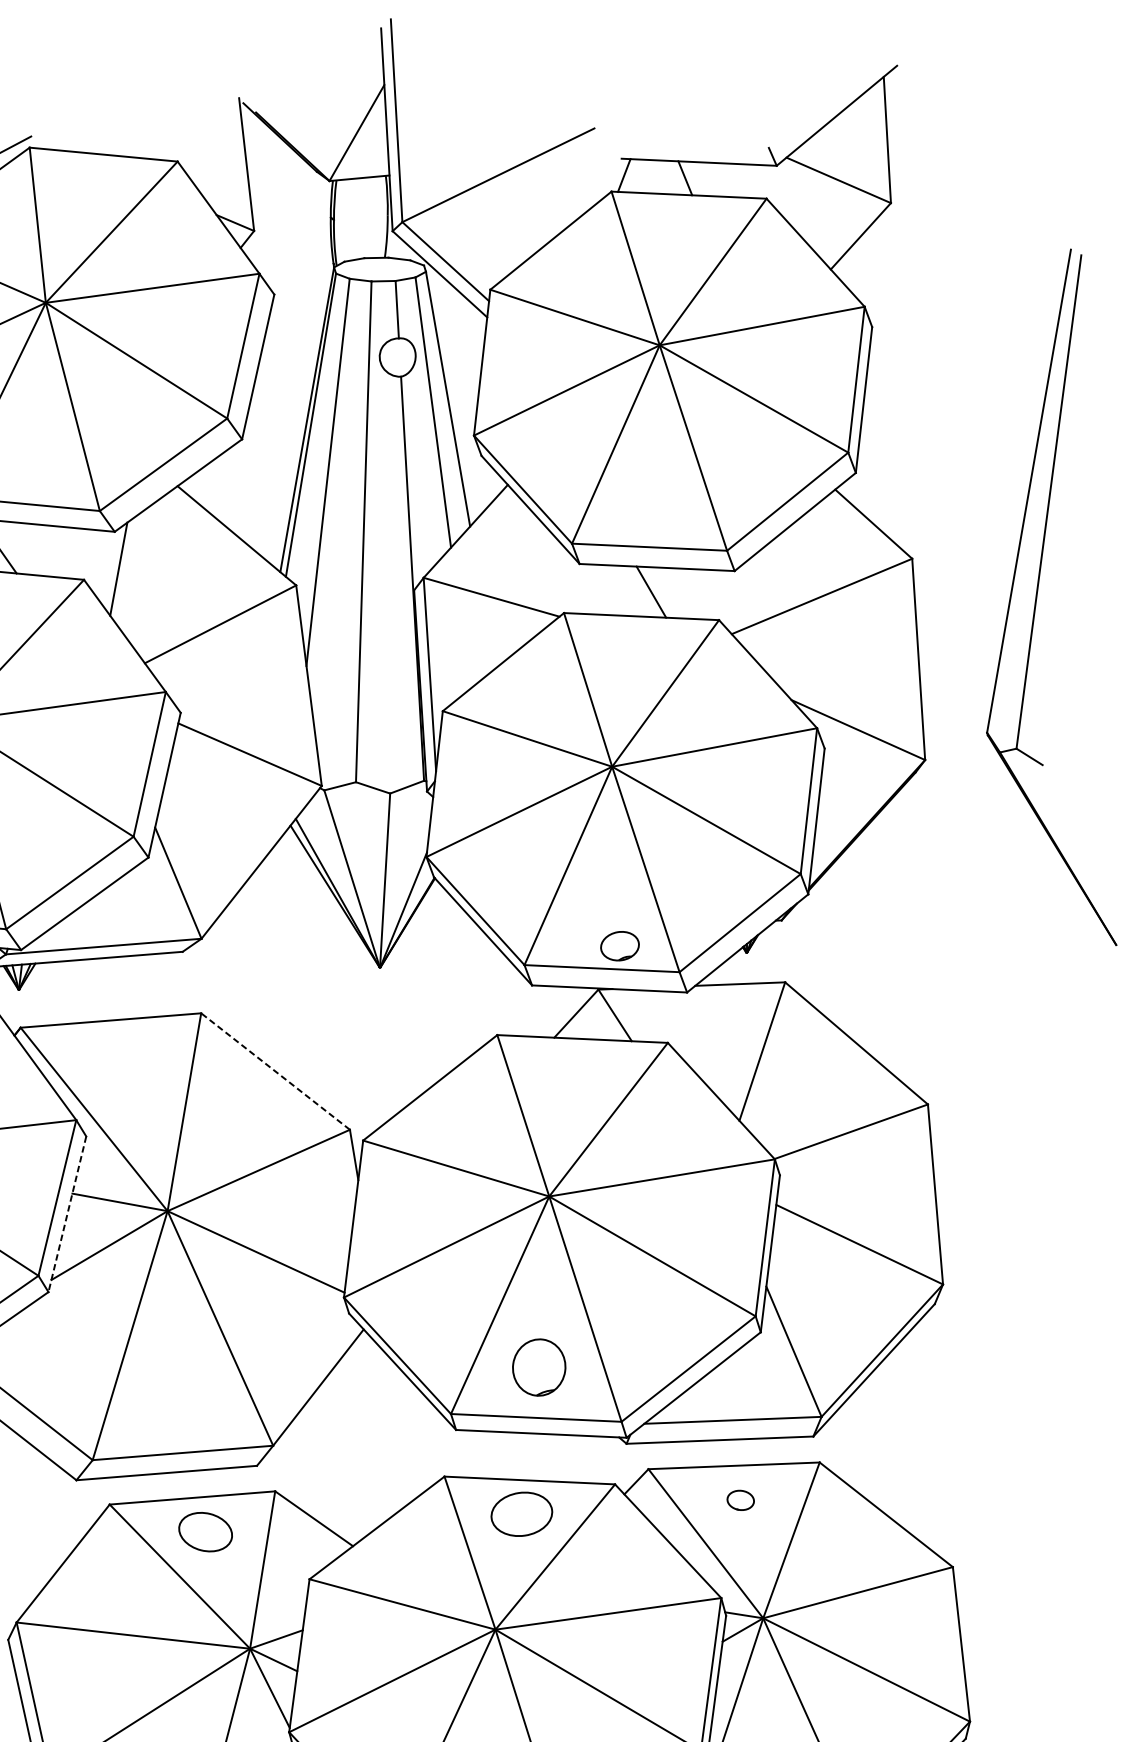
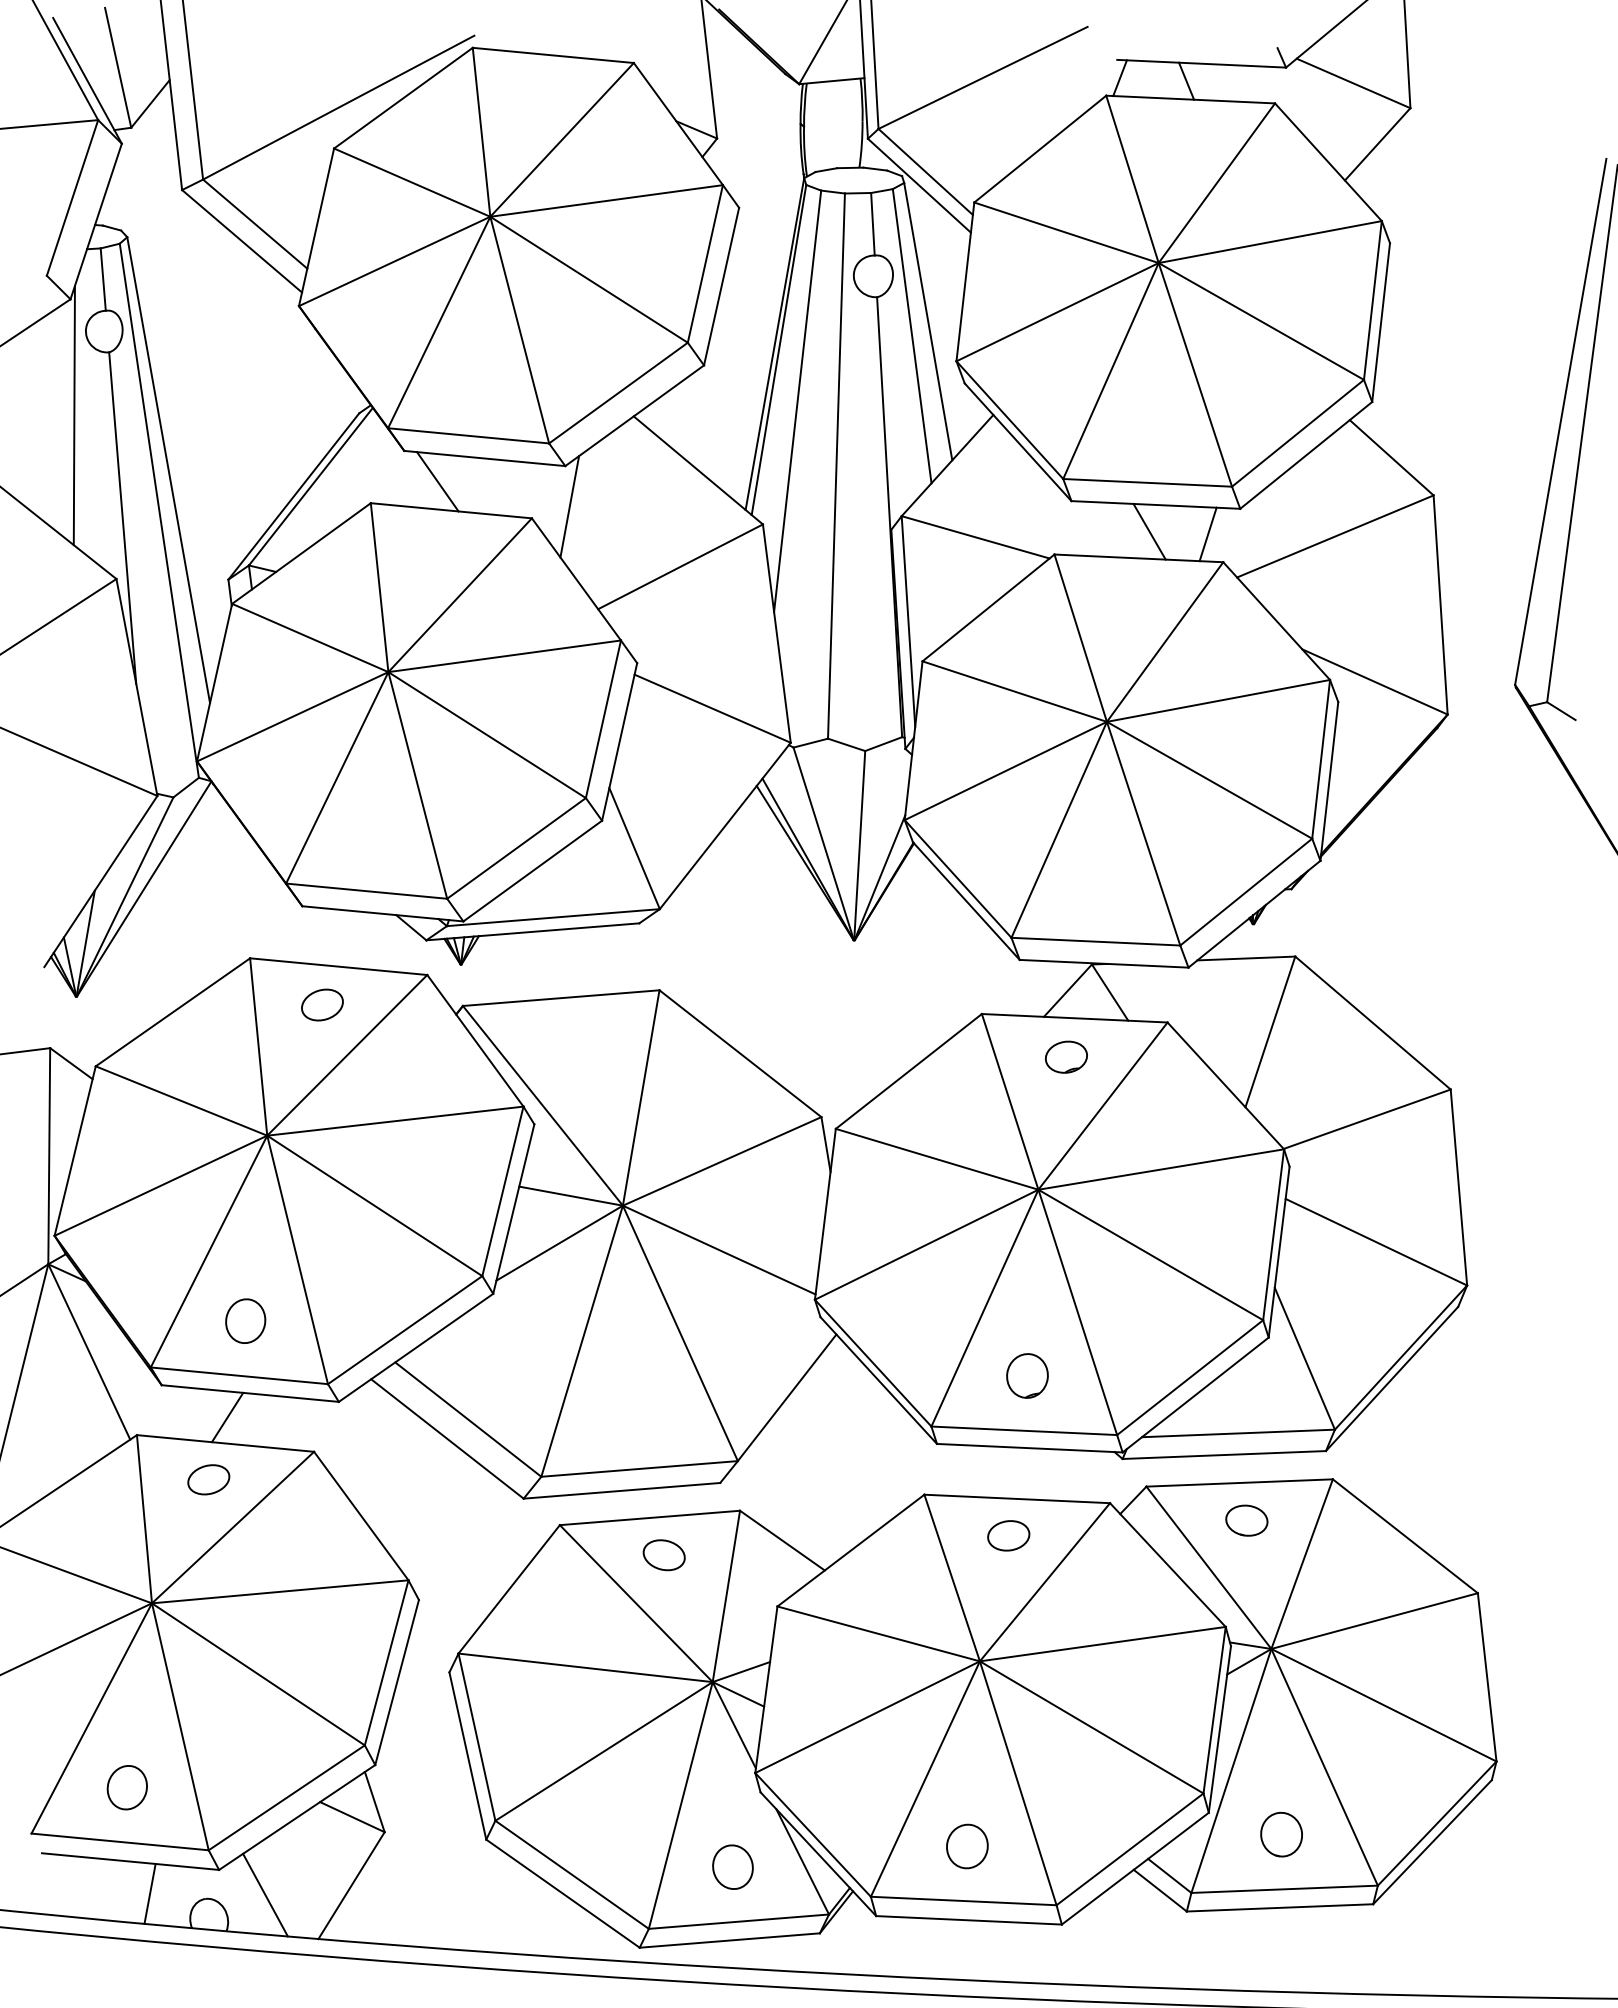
line: (704, 594) -> (1207, 534), added
part: (620, 945) -> (1066, 1056), moved
line: (275, 1071) -> (740, 1053), dashed -> solid
line: (67, 1214) -> (513, 1209), dashed -> solid
part: (539, 1367) -> (1027, 1375), size x0.71
part: (740, 1500) -> (1246, 1520), size x1.43
part: (521, 1514) -> (1008, 1535), size x0.62
part: (204, 1532) -> (663, 1555), size x0.71

